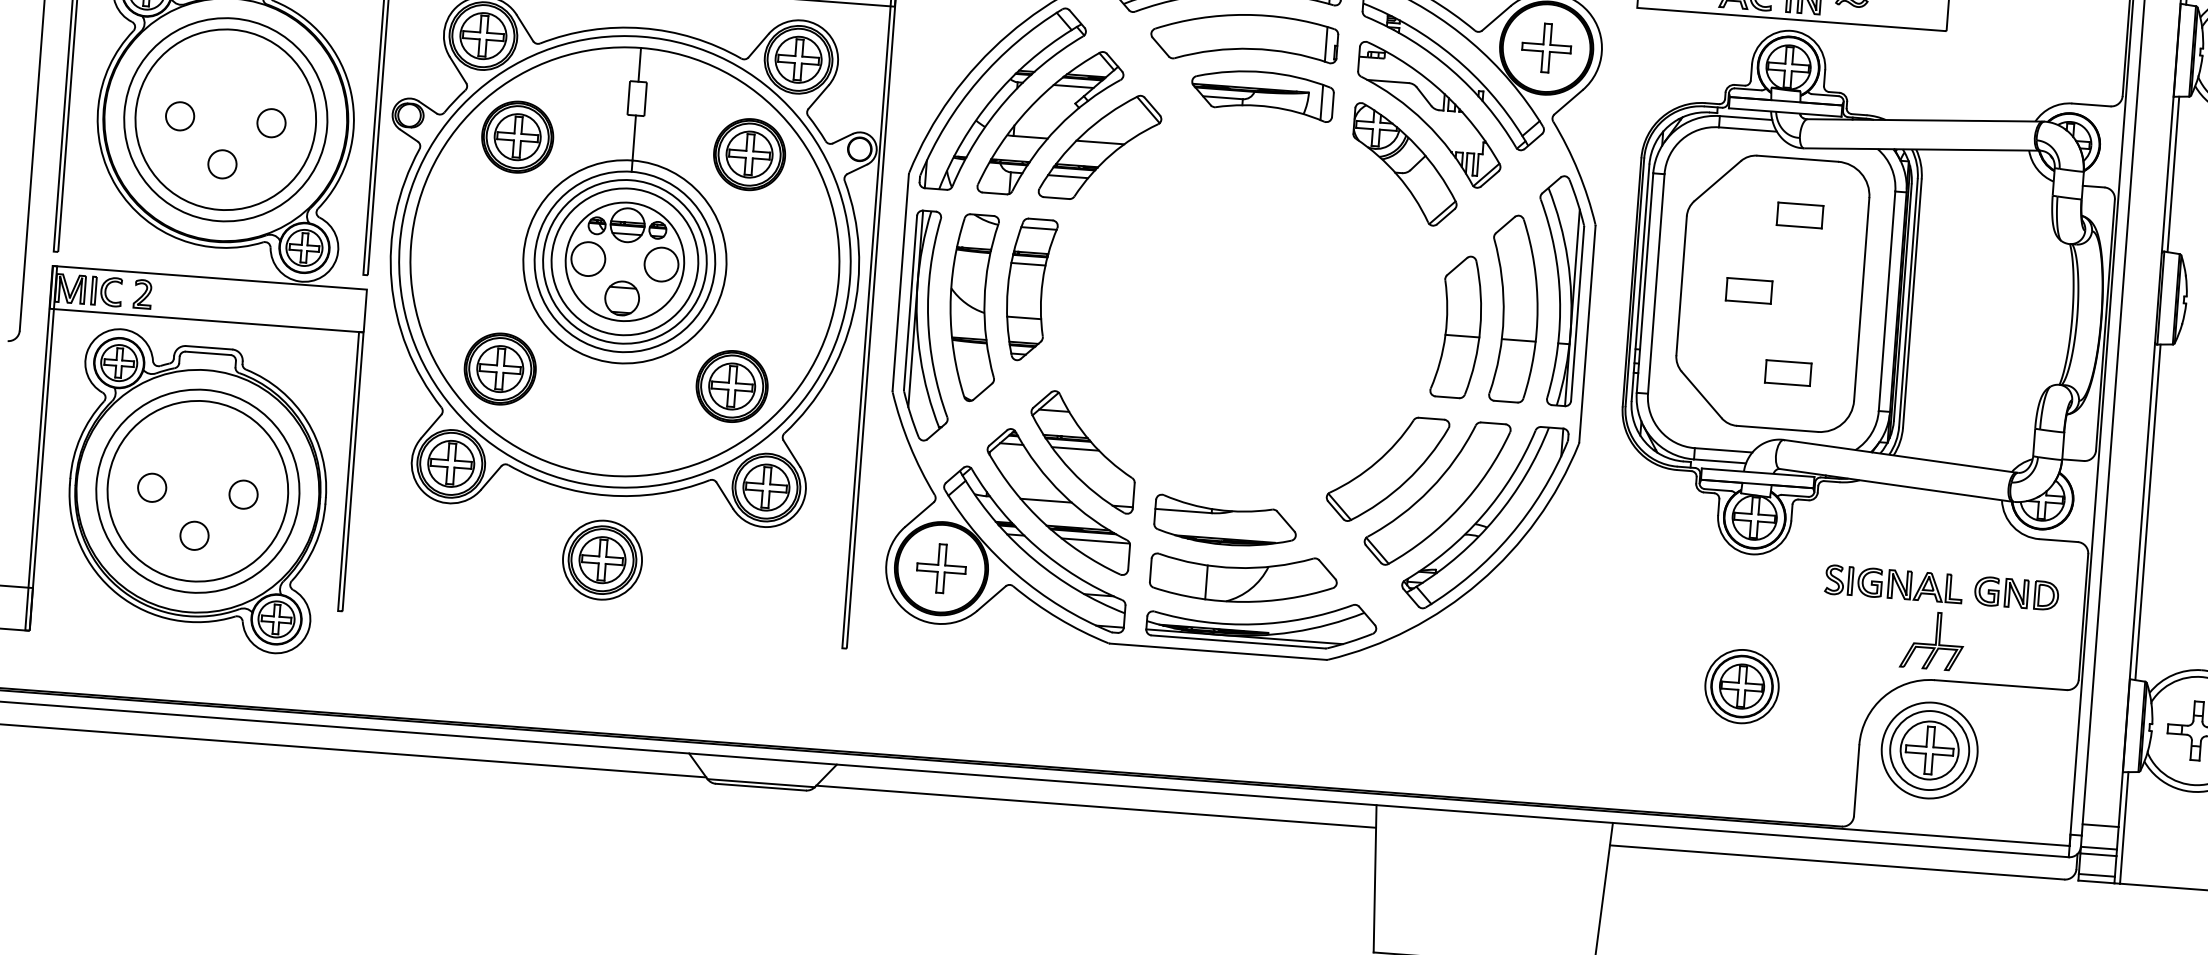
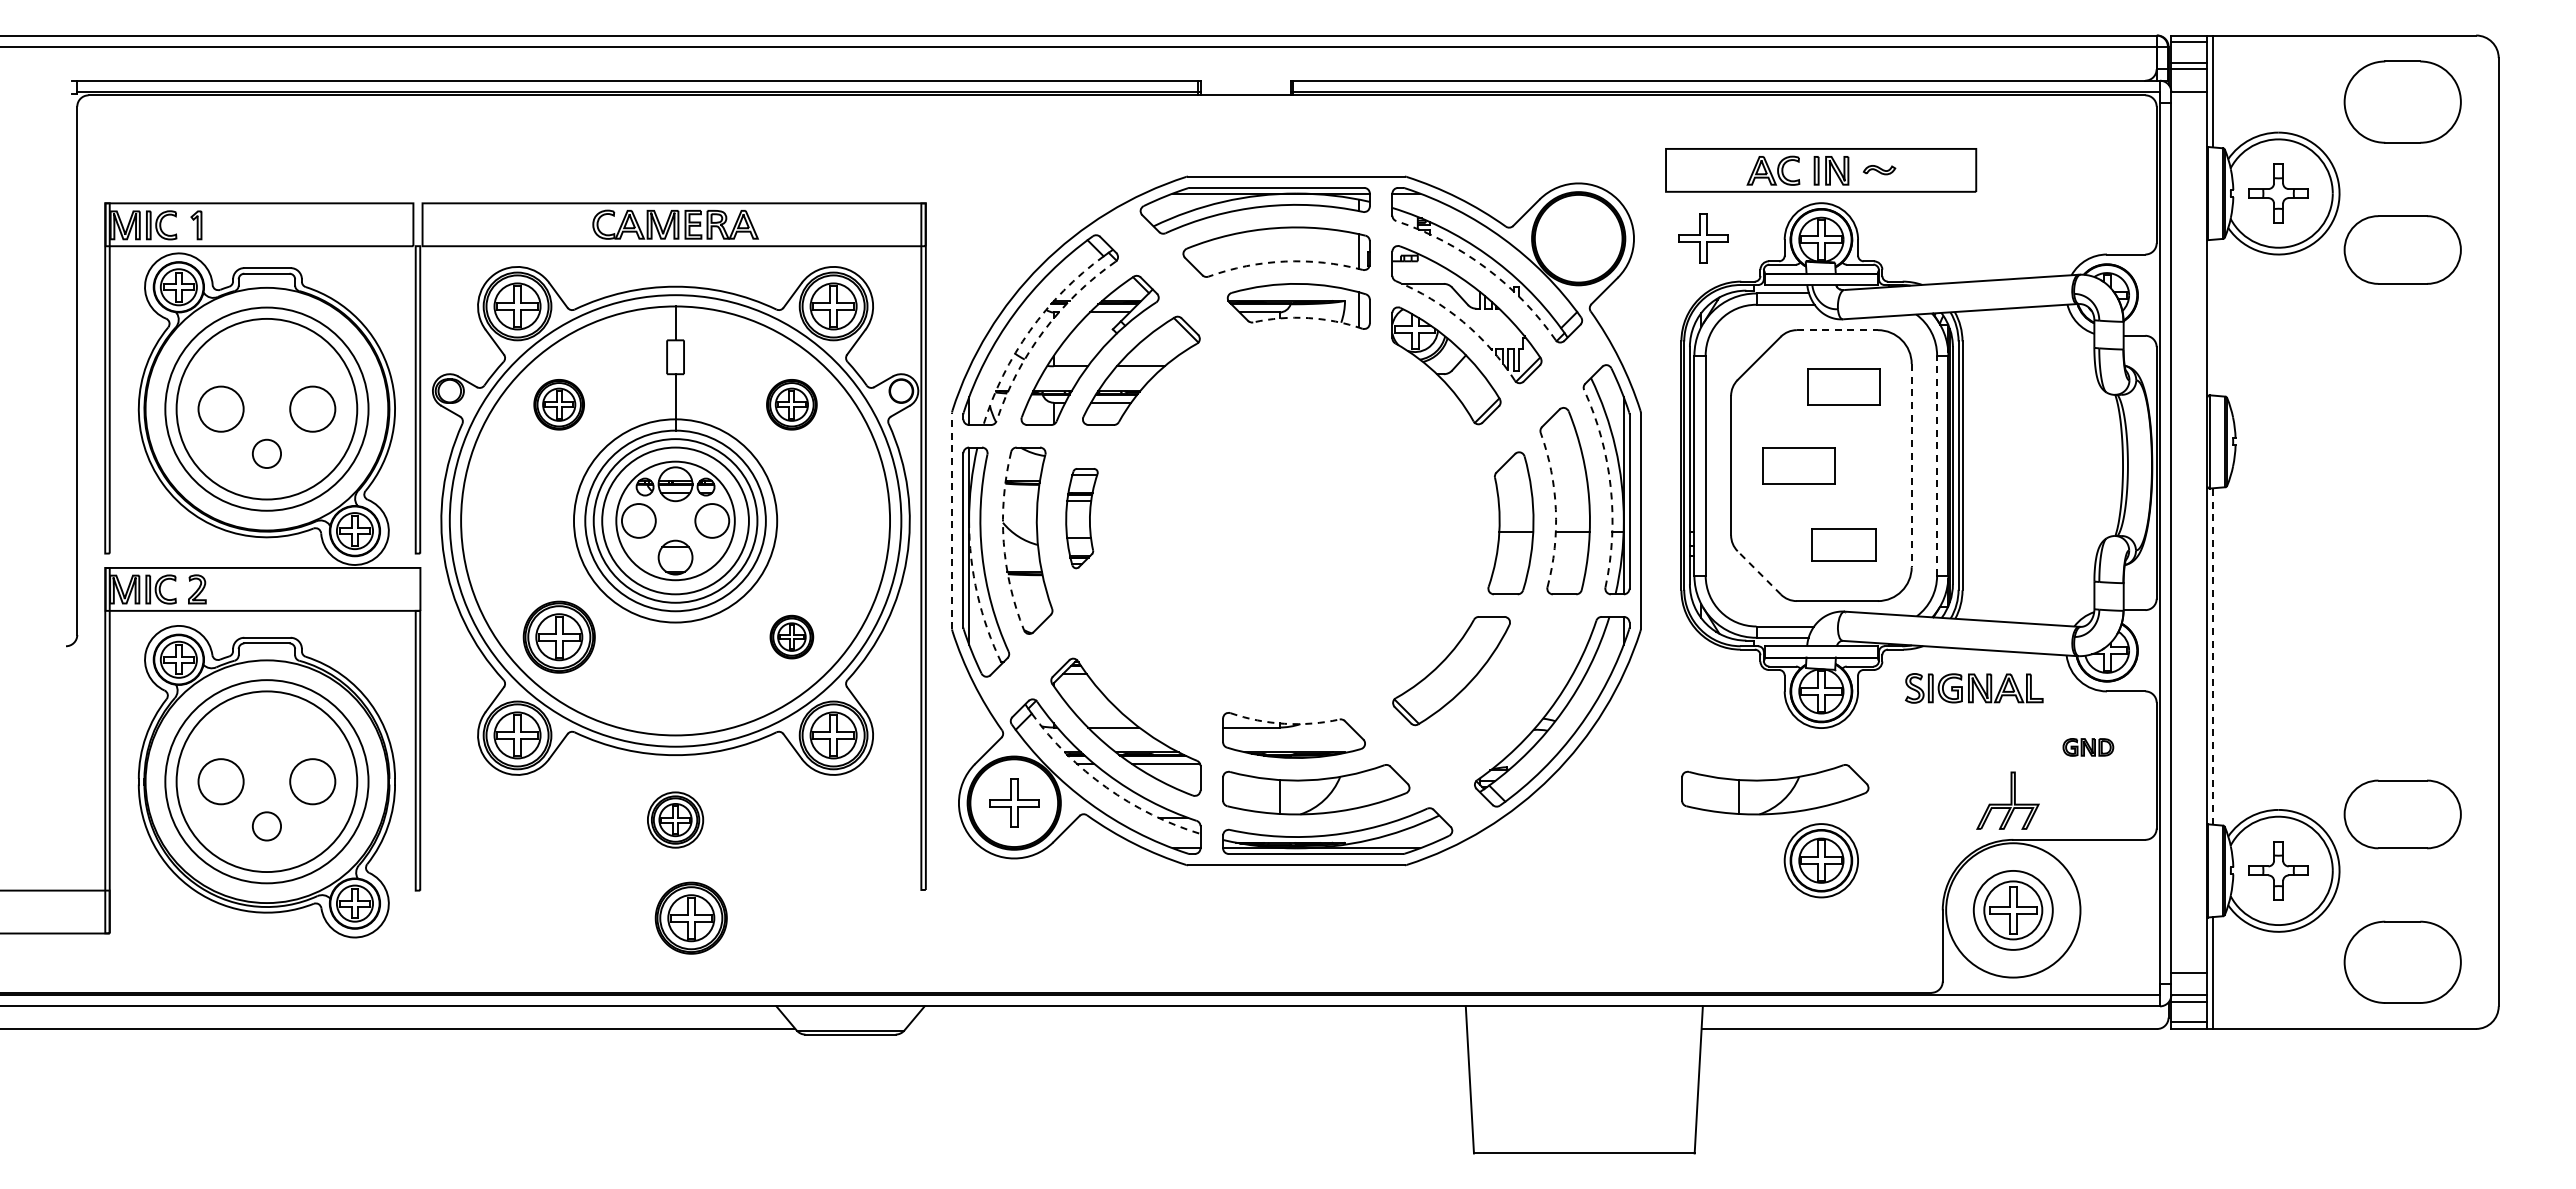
part: (1546, 47) -> (1703, 238), moved
arc: (1252, 48) -> (1285, 261), solid -> dashed
arc: (1451, 69) -> (1485, 267), solid -> dashed
arc: (992, 98) -> (1029, 330), solid -> dashed
arc: (1006, 100) -> (1043, 331), solid -> dashed
arc: (1271, 107) -> (1308, 318), solid -> dashed
circle: (179, 116) -> (220, 409), size x1.6
arc: (1425, 122) -> (1463, 321), solid -> dashed
circle: (271, 123) -> (312, 409), size x1.6
part: (516, 136) -> (558, 404), size x0.7
part: (749, 154) -> (791, 404), size x0.7
line: (1797, 159) -> (1837, 330), solid -> dashed
line: (2173, 174) -> (2213, 317), removed
part: (1799, 215) -> (1843, 386), size x1.6
line: (901, 282) -> (952, 520), solid -> dashed
part: (1029, 289) -> (1081, 518), size x0.7
part: (1748, 290) -> (1798, 465), size x1.6
arc: (1559, 298) -> (1610, 487), solid -> dashed
line: (1861, 299) -> (1911, 465), solid -> dashed
line: (1887, 301) -> (1937, 465), solid -> dashed
arc: (950, 307) -> (1003, 542), solid -> dashed
arc: (1503, 316) -> (1555, 509), solid -> dashed
arc: (920, 357) -> (977, 594), solid -> dashed
part: (1787, 372) -> (1843, 544), size x1.4
part: (731, 385) -> (791, 636), size x0.6
line: (1701, 394) -> (1759, 572), solid -> dashed
part: (1082, 451) -> (1146, 675), removed
circle: (151, 487) -> (220, 781), size x1.6
part: (1436, 493) -> (1502, 691), removed
circle: (243, 494) -> (312, 781), size x1.6
arc: (1216, 509) -> (1284, 723), solid -> dashed
line: (2148, 512) -> (2213, 656), solid -> dashed
part: (602, 559) -> (675, 819), size x0.7
arc: (1034, 559) -> (1106, 787), solid -> dashed
part: (1894, 584) -> (1974, 688), moved
part: (2016, 593) -> (2088, 747), size x0.6
part: (1701, 612) -> (1775, 789), added
part: (610, 658) -> (690, 917), added
circle: (1929, 750) -> (2013, 910), size x1.4
line: (1095, 806) -> (1185, 1028), removed

